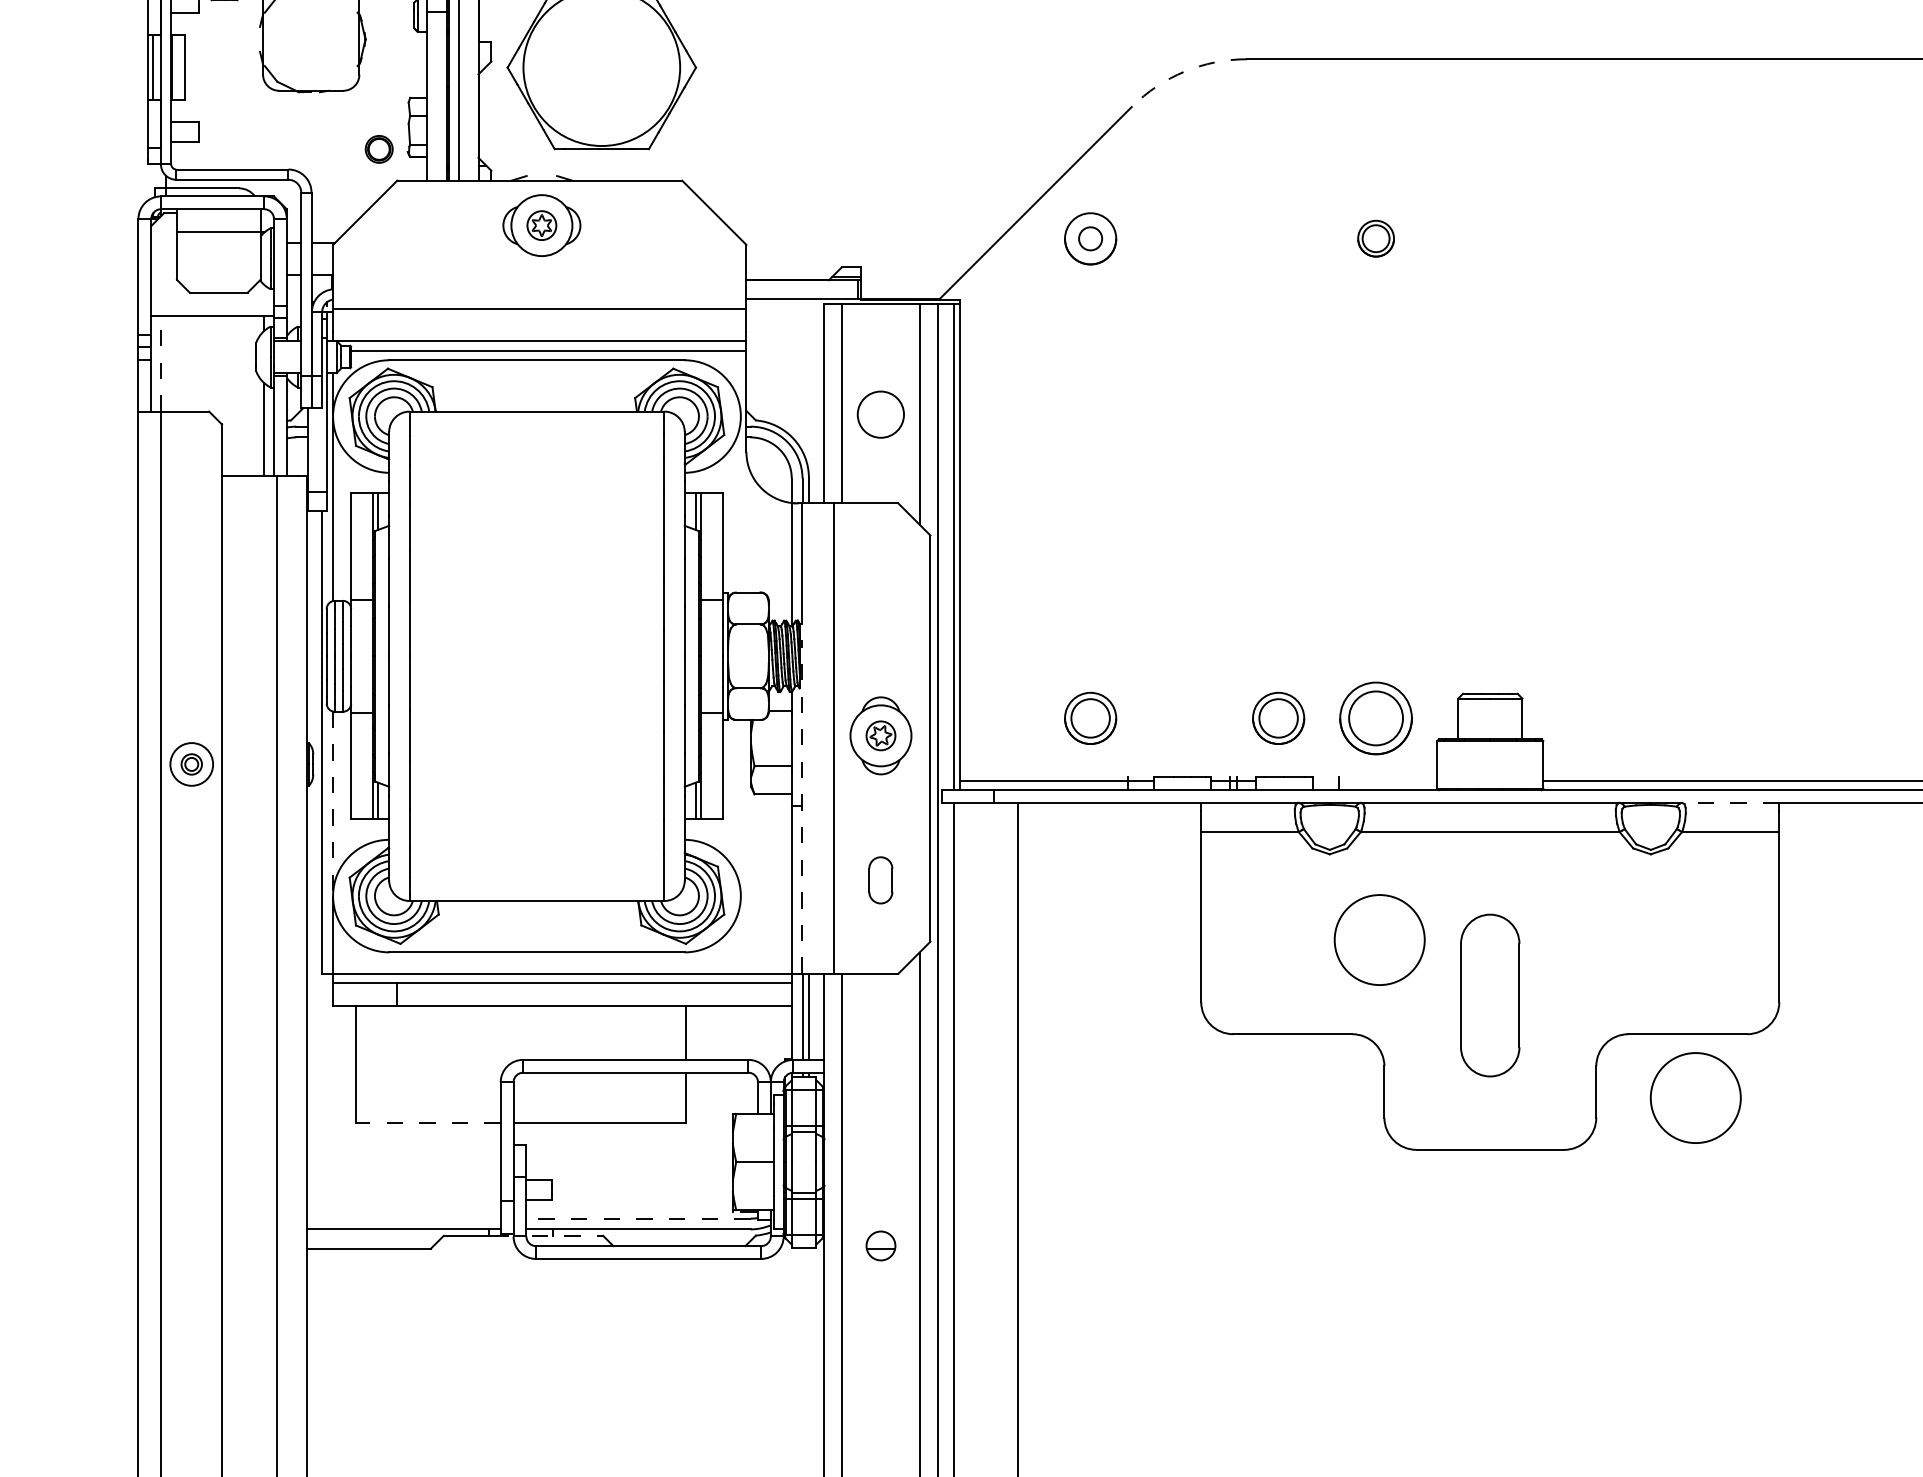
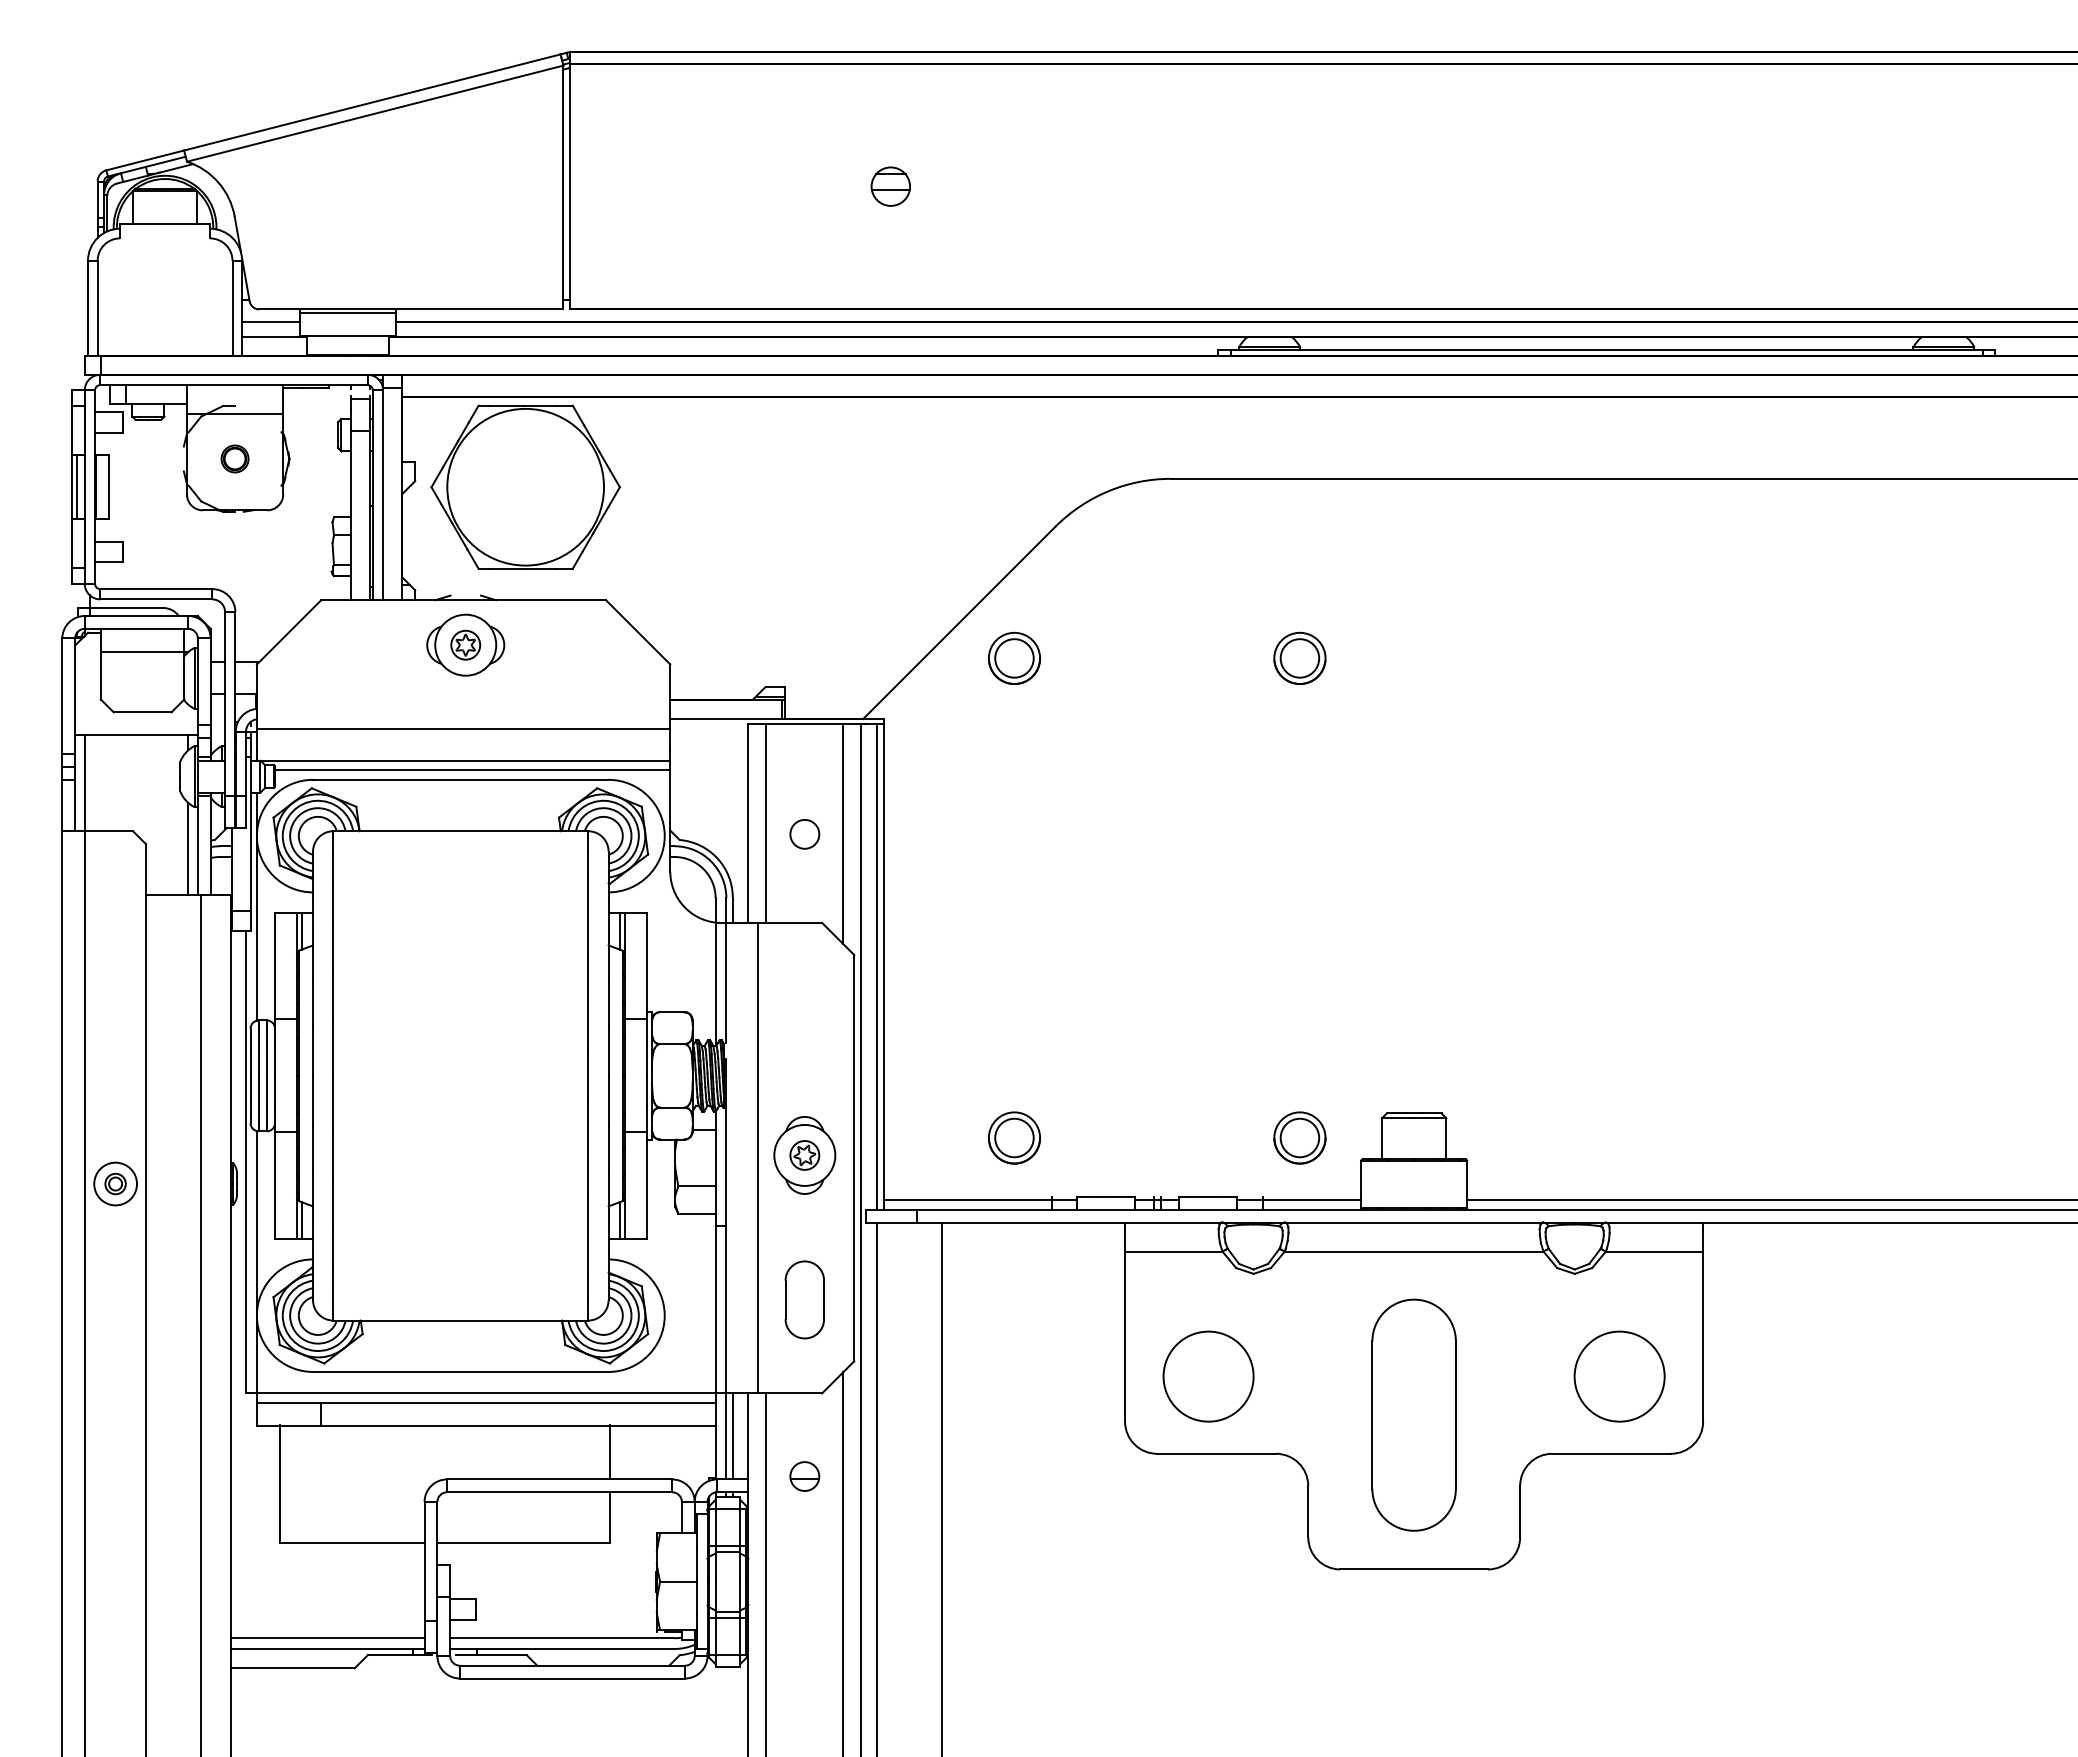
arc: (1184, 71) -> (1108, 491), dashed -> solid
part: (378, 148) -> (234, 458), moved
part: (1375, 237) -> (1299, 657), size x1.43
circle: (1090, 238) -> (1014, 658), size x1.67
line: (160, 363) -> (84, 783), dashed -> solid
circle: (880, 414) -> (804, 834), size x0.62
part: (1277, 717) -> (1201, 1137), removed
part: (1375, 717) -> (1299, 1137), size x0.71
line: (1375, 780) -> (1299, 1200), added
line: (332, 802) -> (256, 1222), dashed -> solid
line: (1730, 802) -> (1654, 1222), dashed -> solid
line: (801, 806) -> (725, 1226), dashed -> solid
part: (880, 879) -> (804, 1299), size x1.67
circle: (1379, 939) -> (1208, 1376), moved
part: (1489, 994) -> (1413, 1414), size x1.43
circle: (1695, 1097) -> (1619, 1376), moved
line: (427, 1122) -> (351, 1542), dashed -> solid
line: (403, 1218) -> (327, 1638), added
line: (637, 1218) -> (561, 1638), dashed -> solid
line: (567, 1235) -> (491, 1655), dashed -> solid
part: (880, 1245) -> (804, 1476), moved

